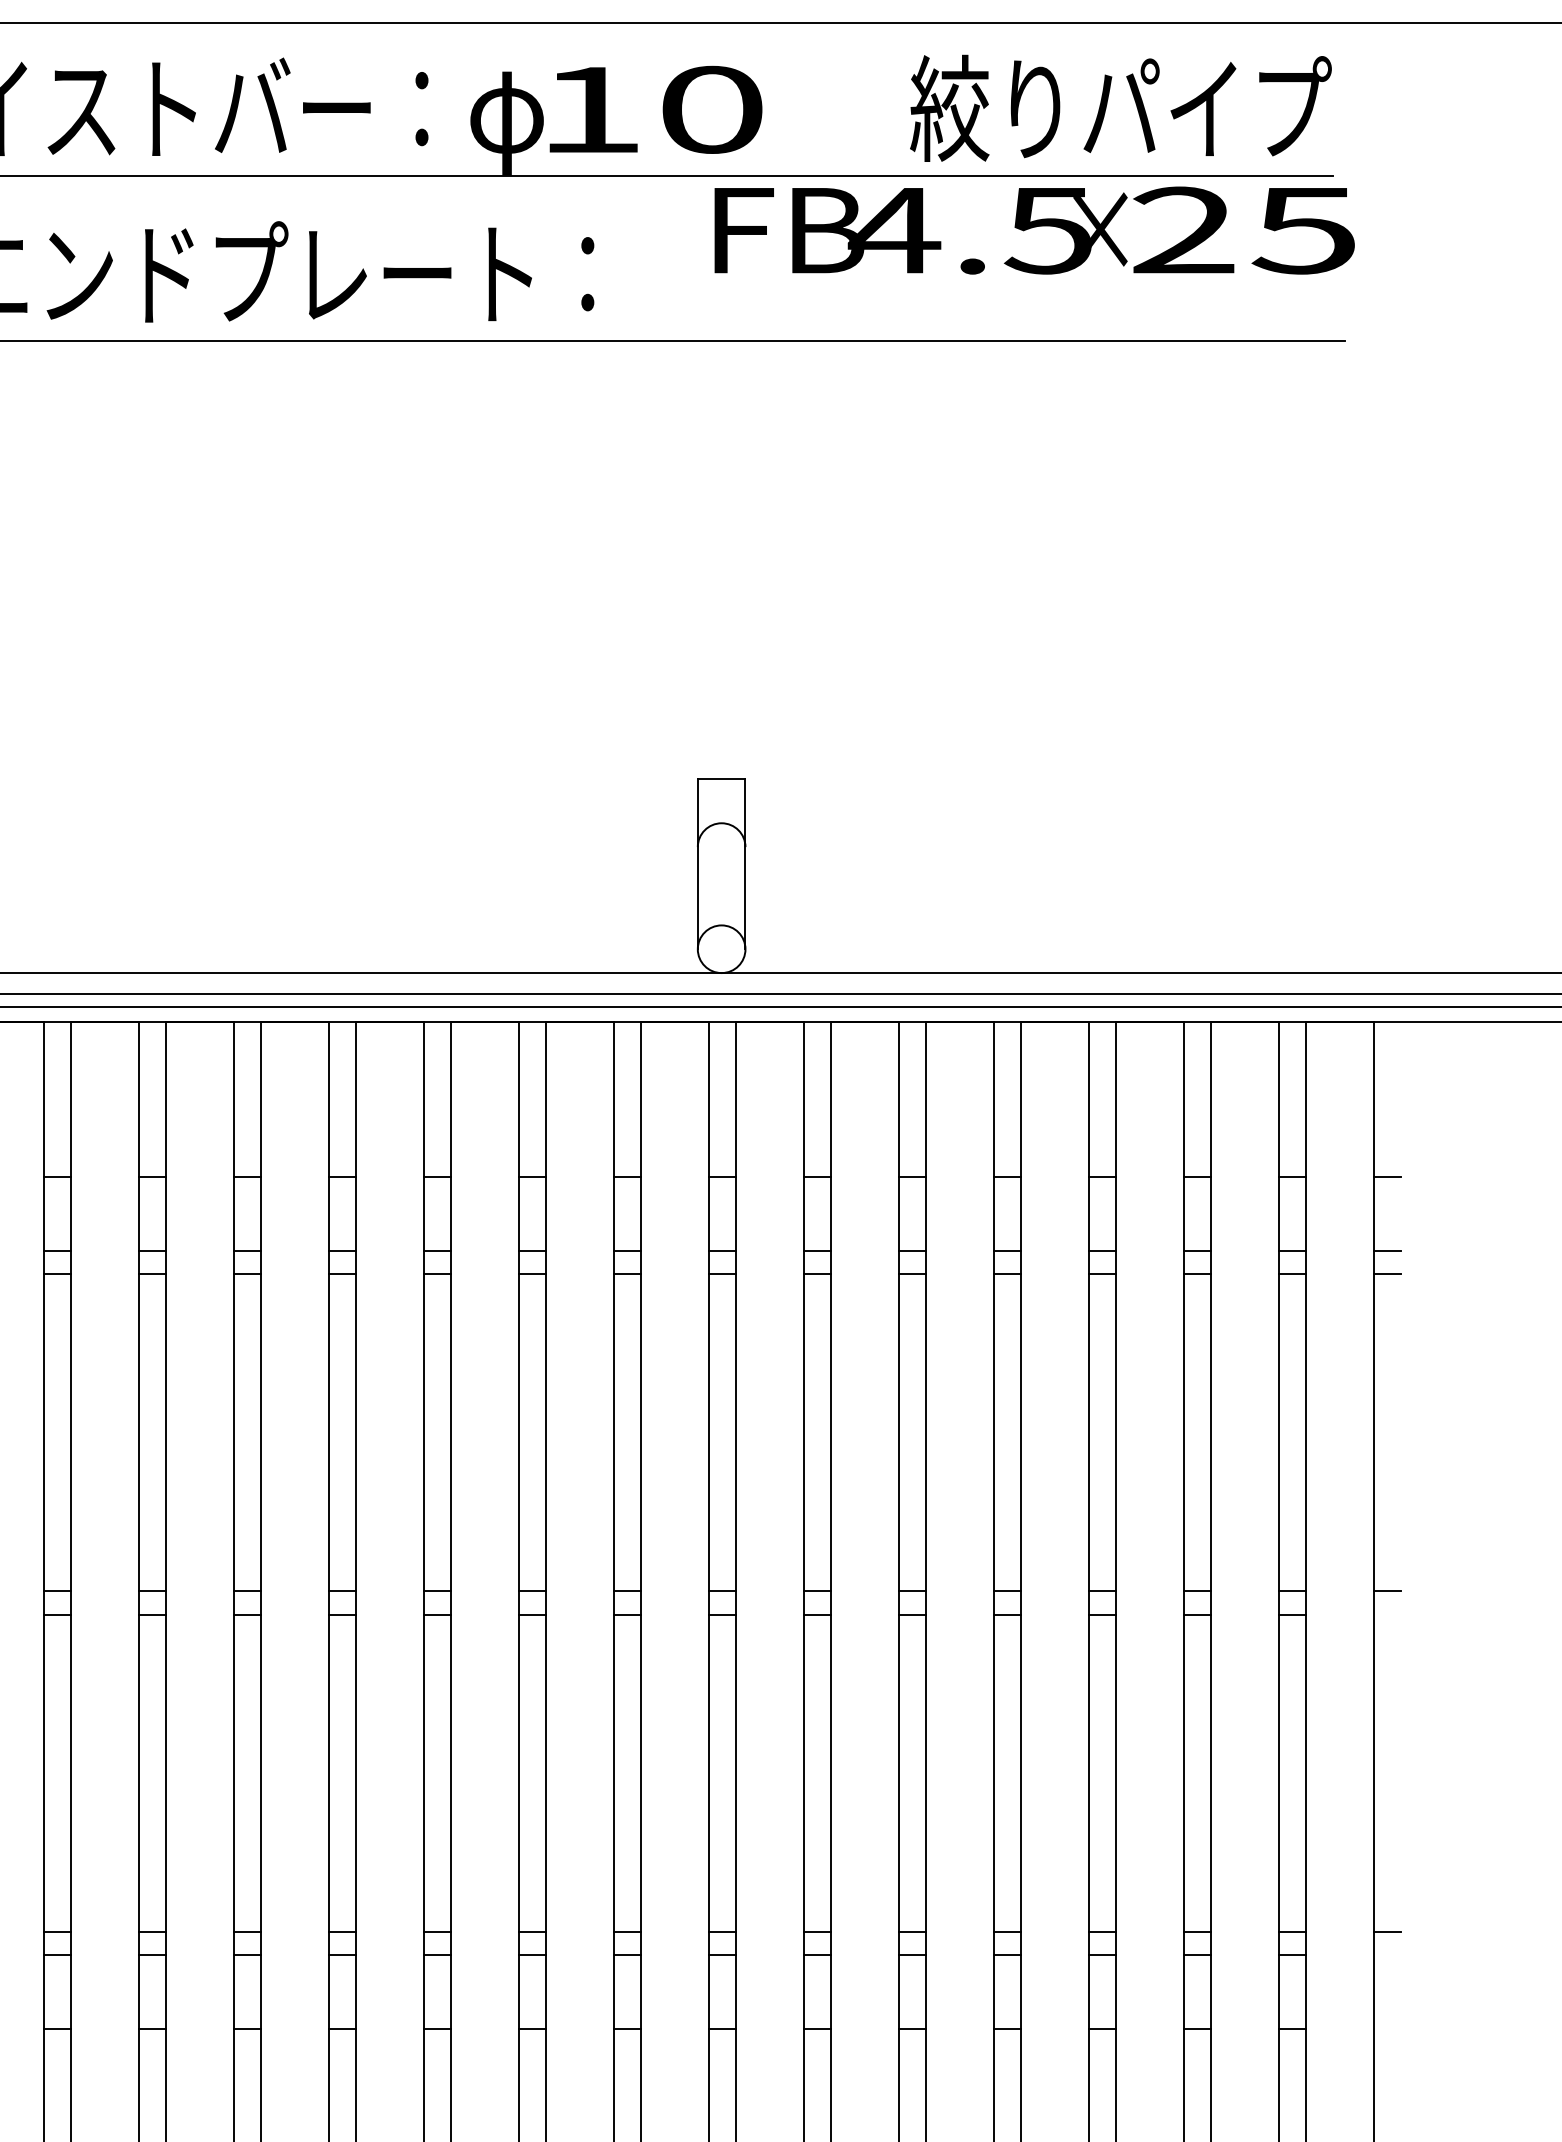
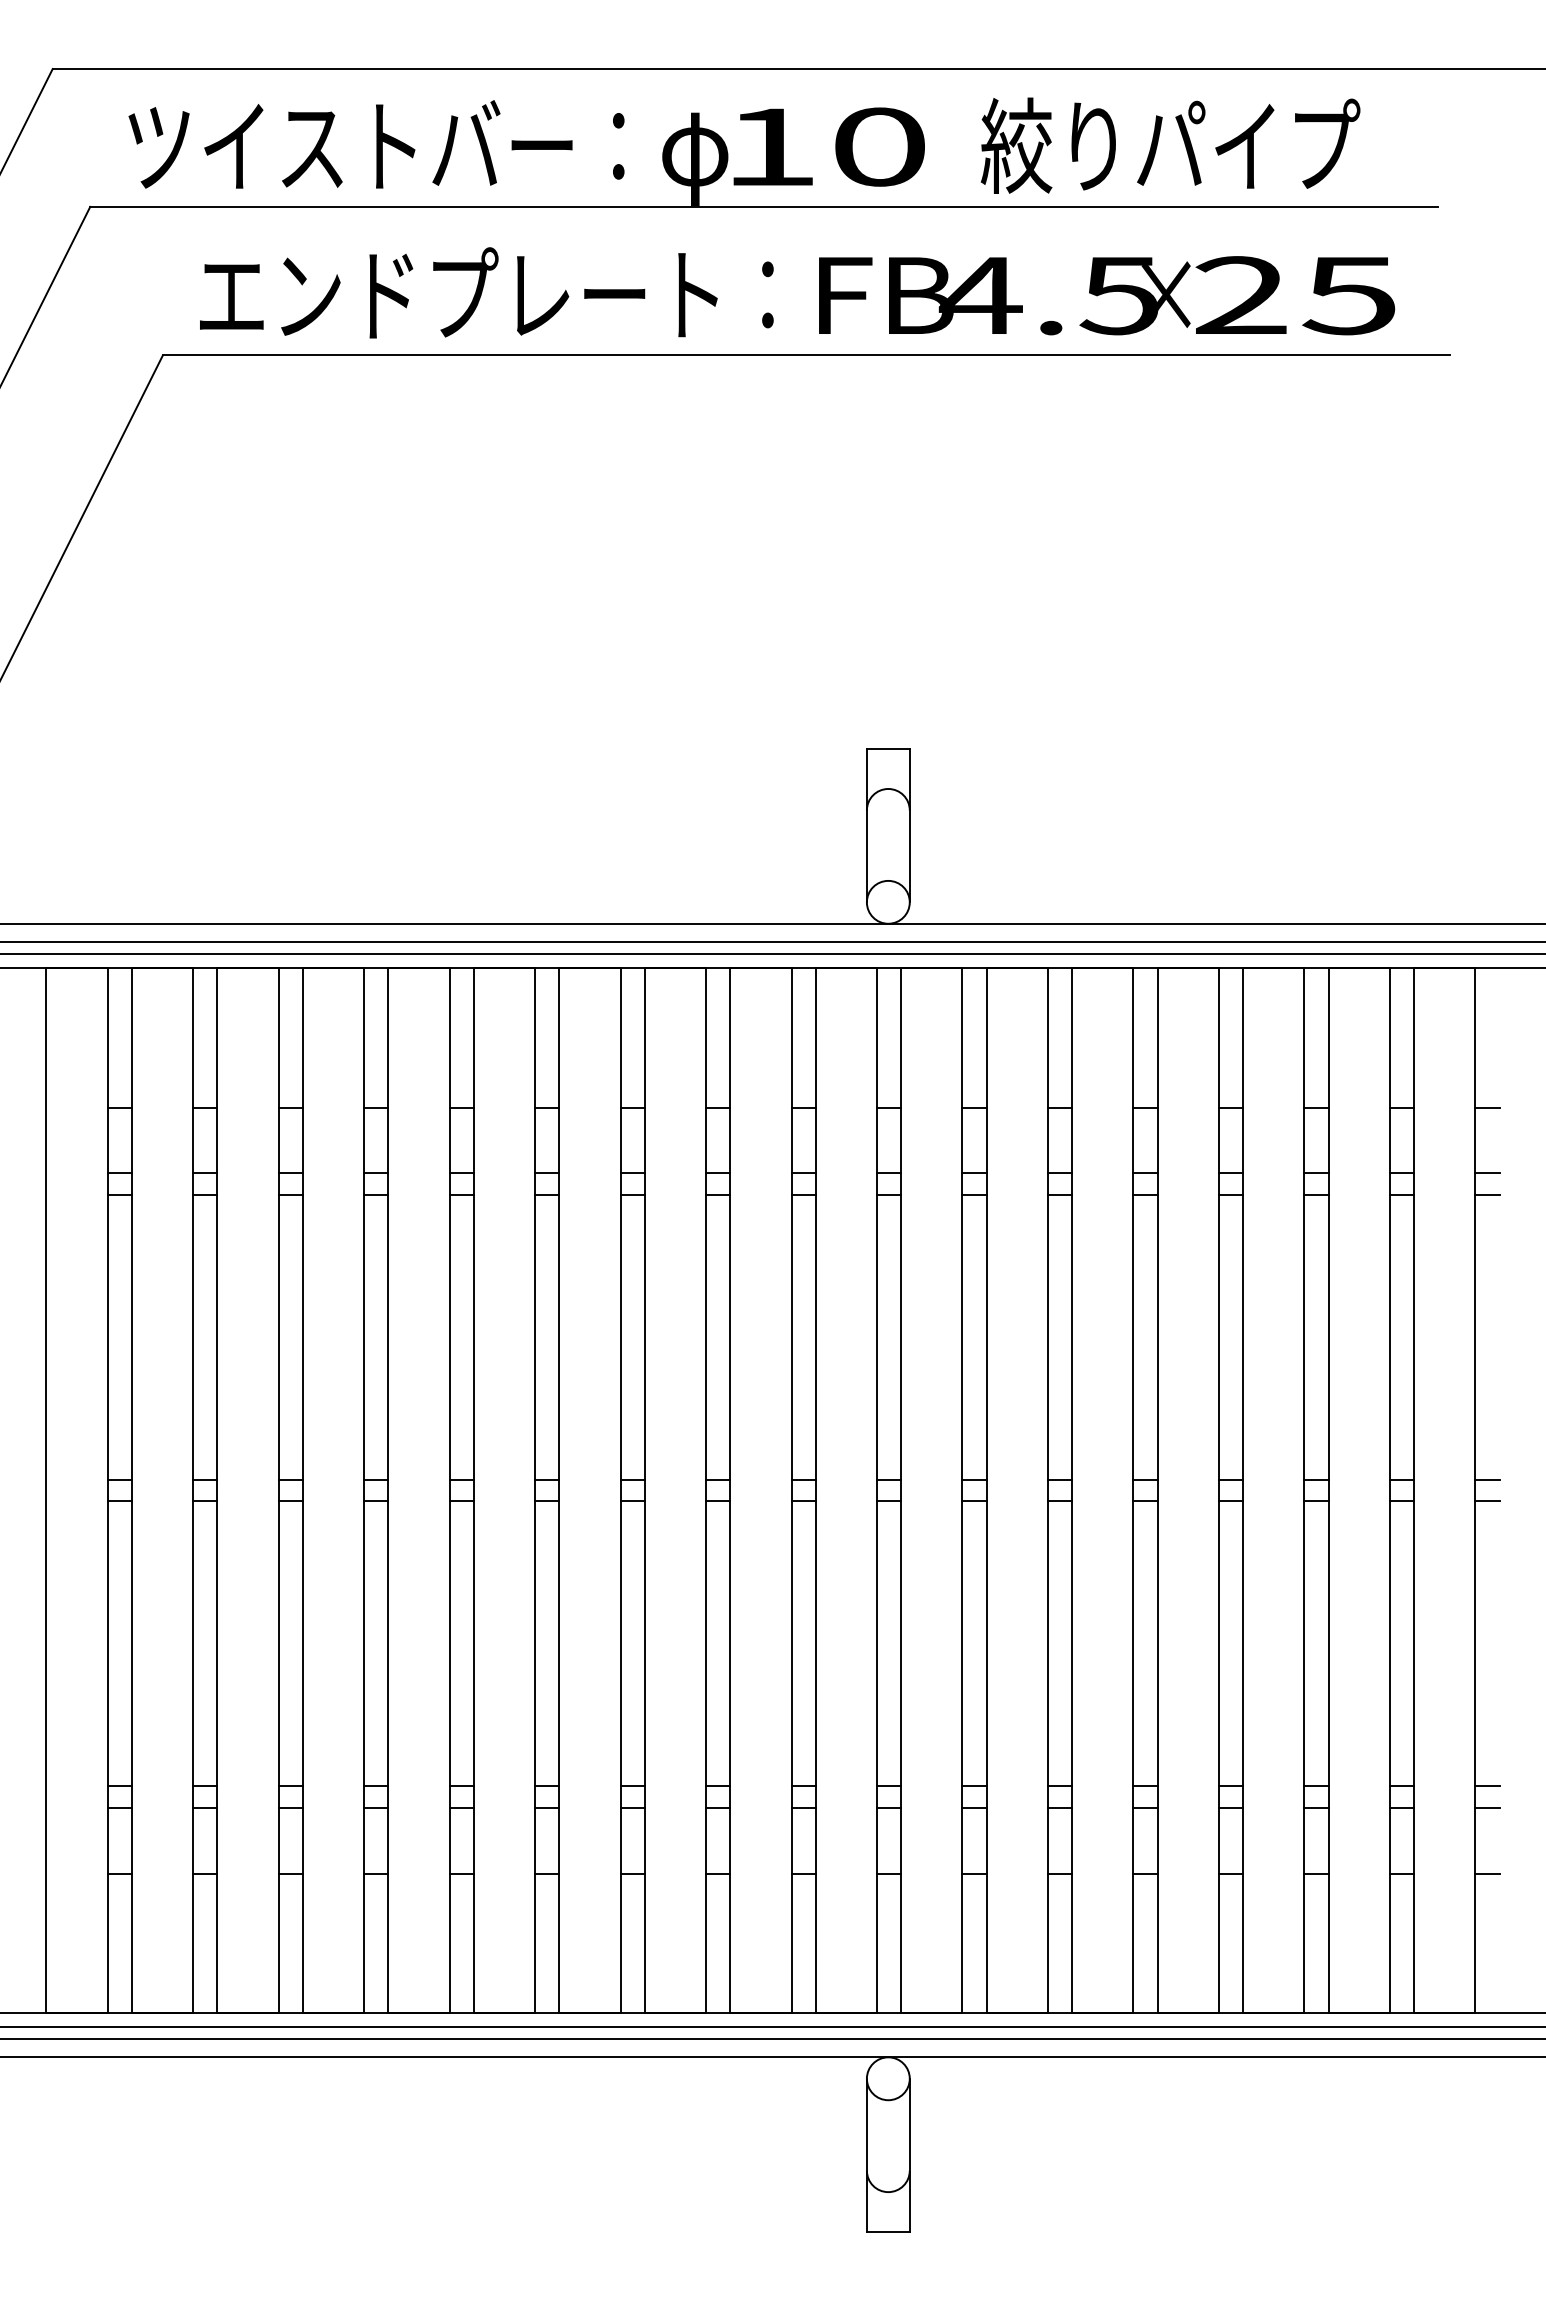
text: (1120, 108) -> (1170, 145), moved
text: (1035, 230) -> (1107, 295), moved
line: (1387, 1615) -> (1487, 1501), added
line: (1387, 1955) -> (1487, 1807), added
line: (1387, 2028) -> (1487, 1873), added

